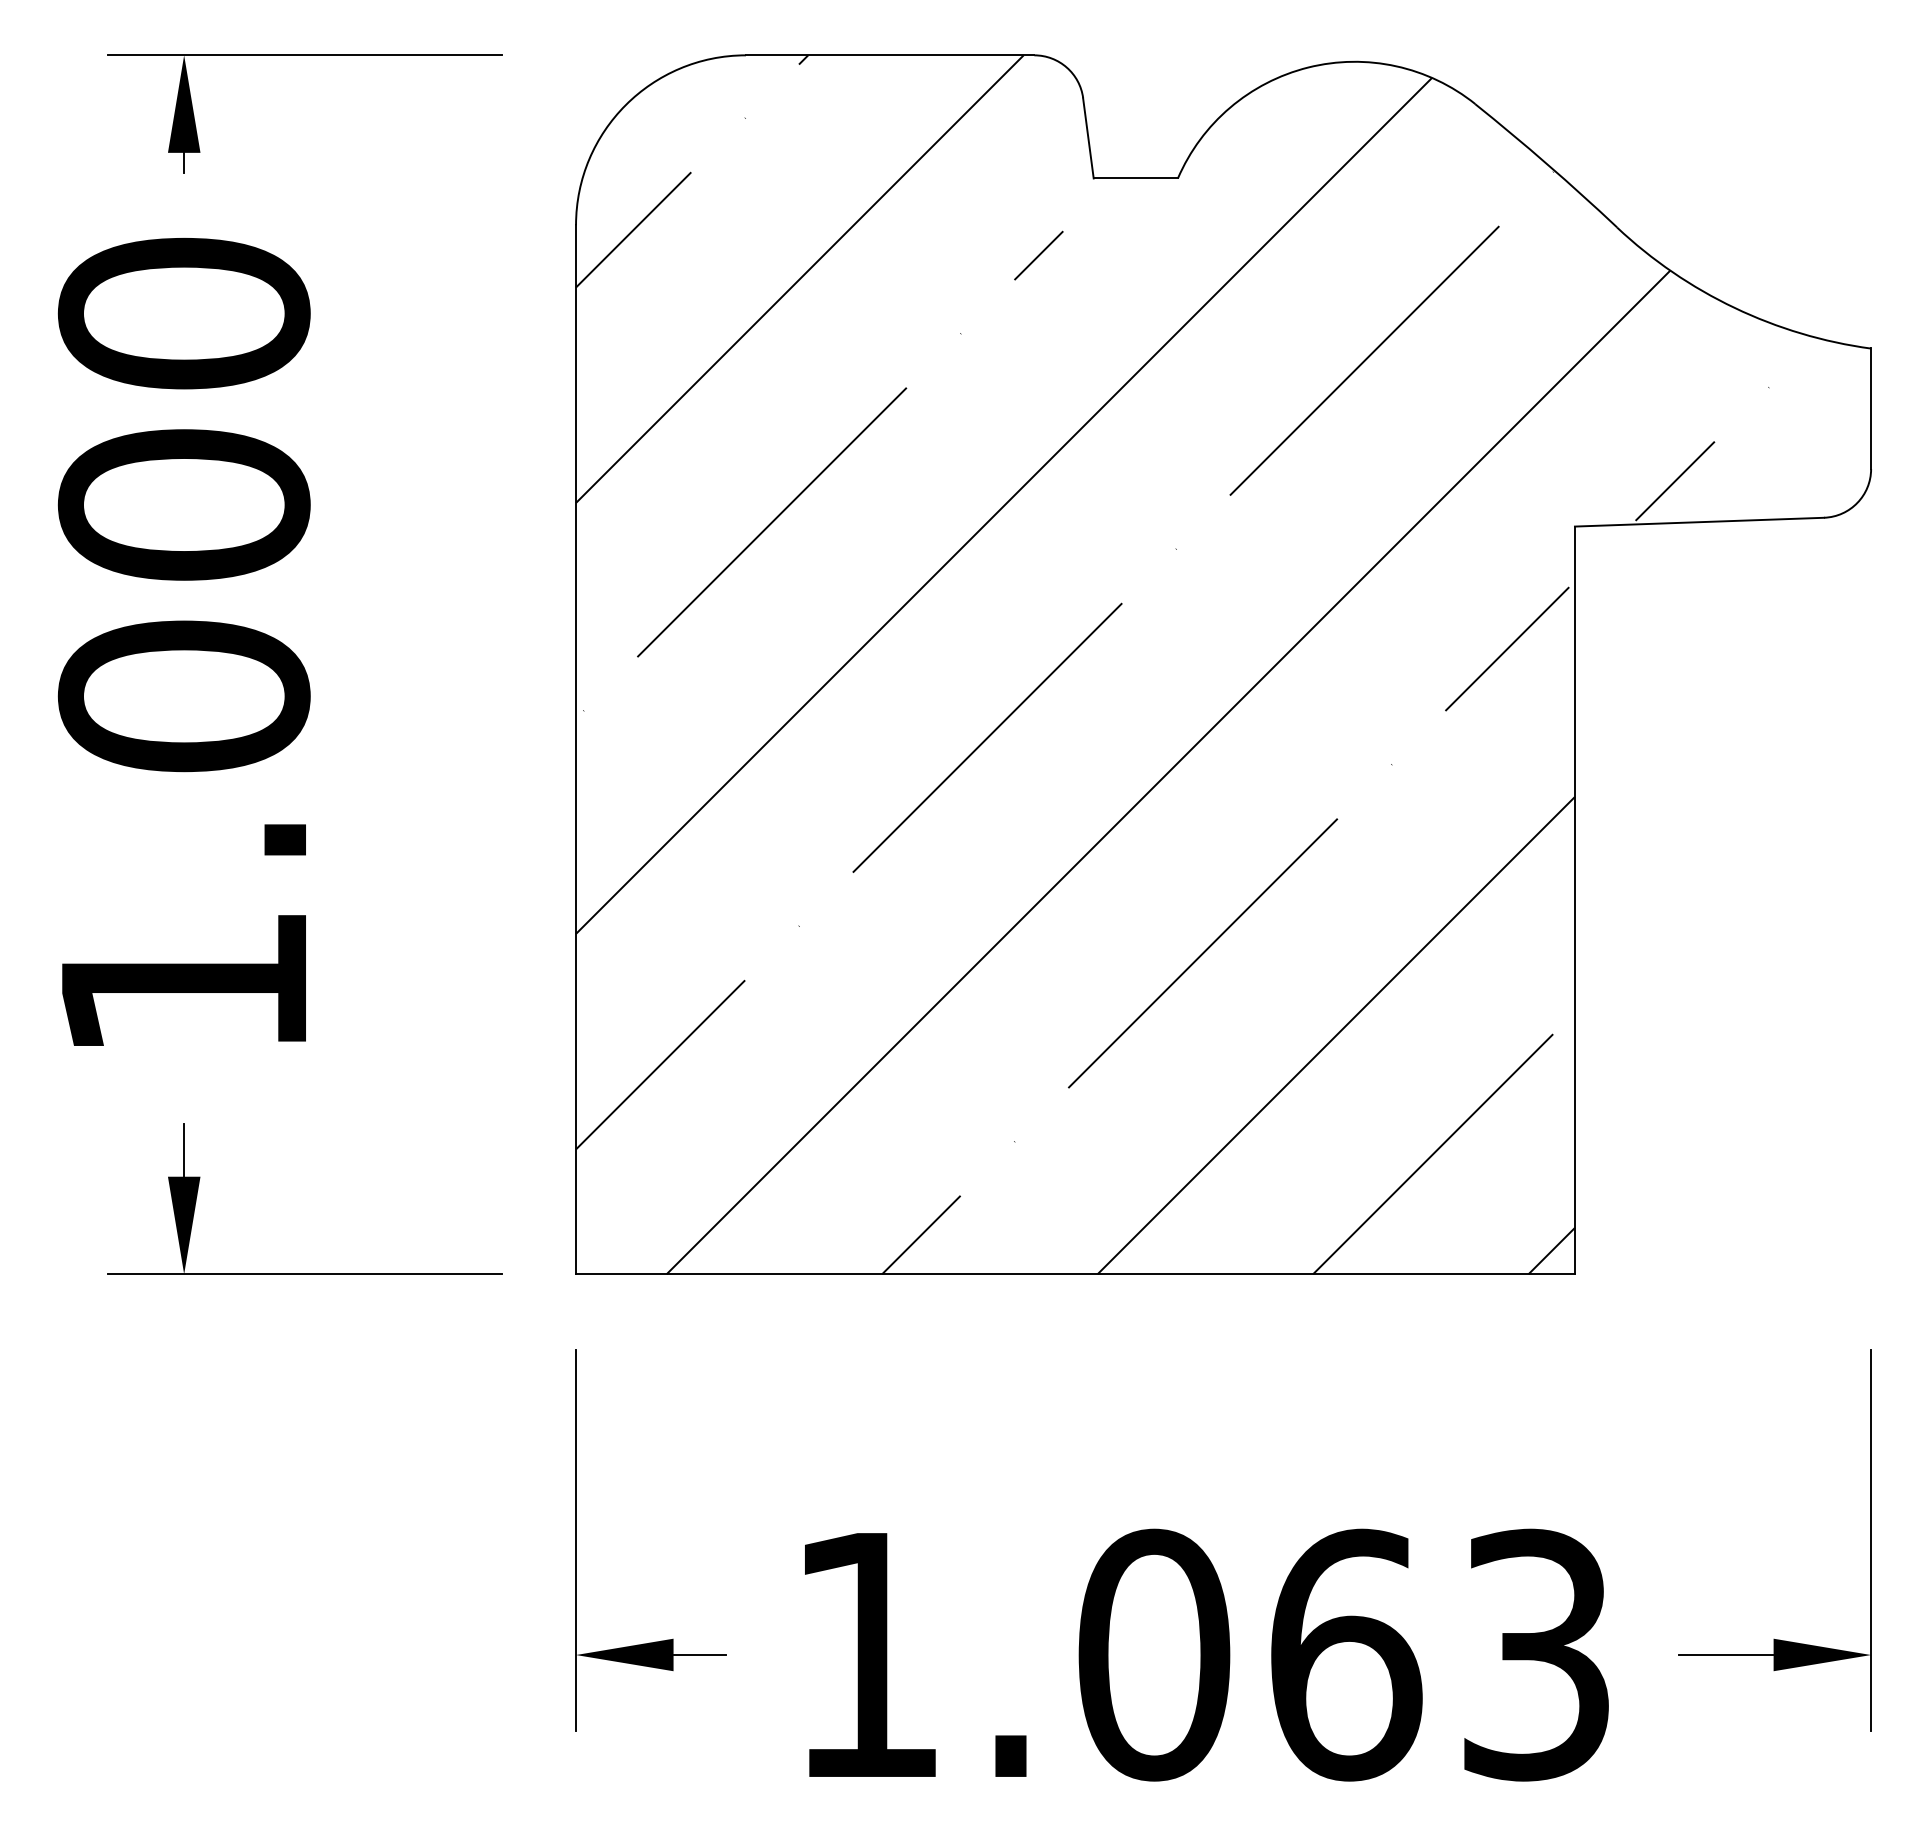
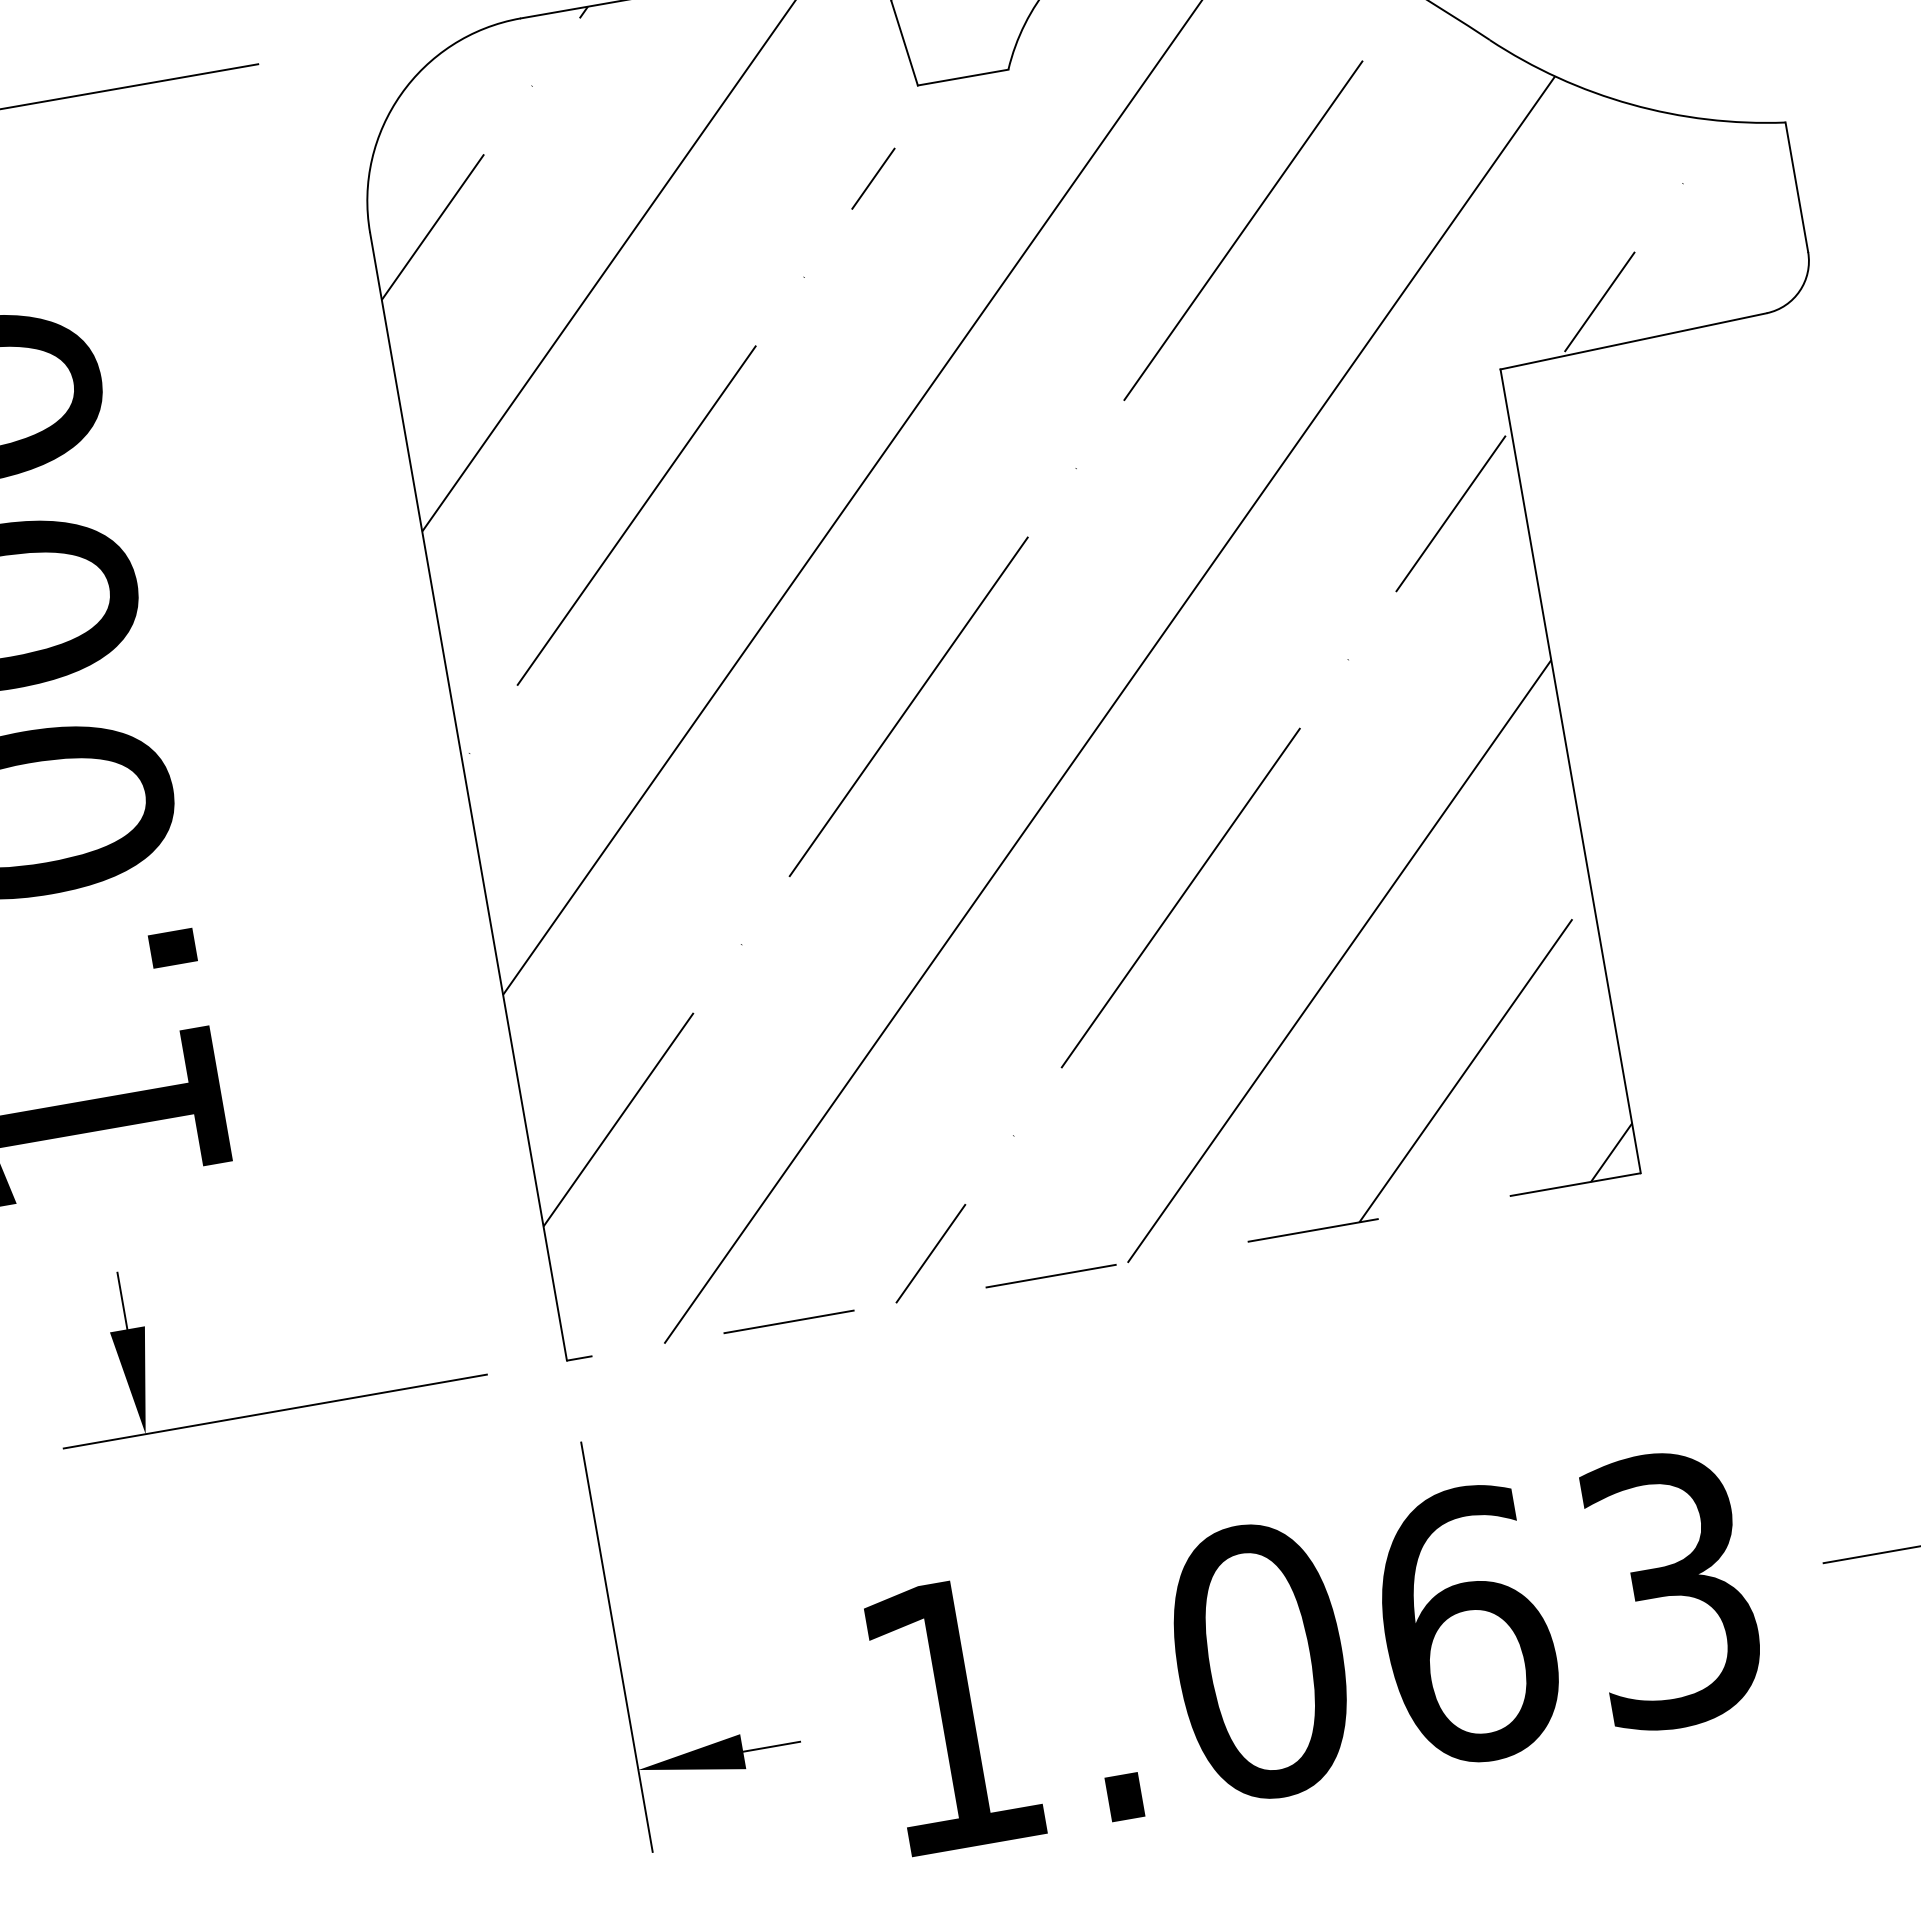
line: (1074, 1274) -> (1102, 1267), solid -> dashed

